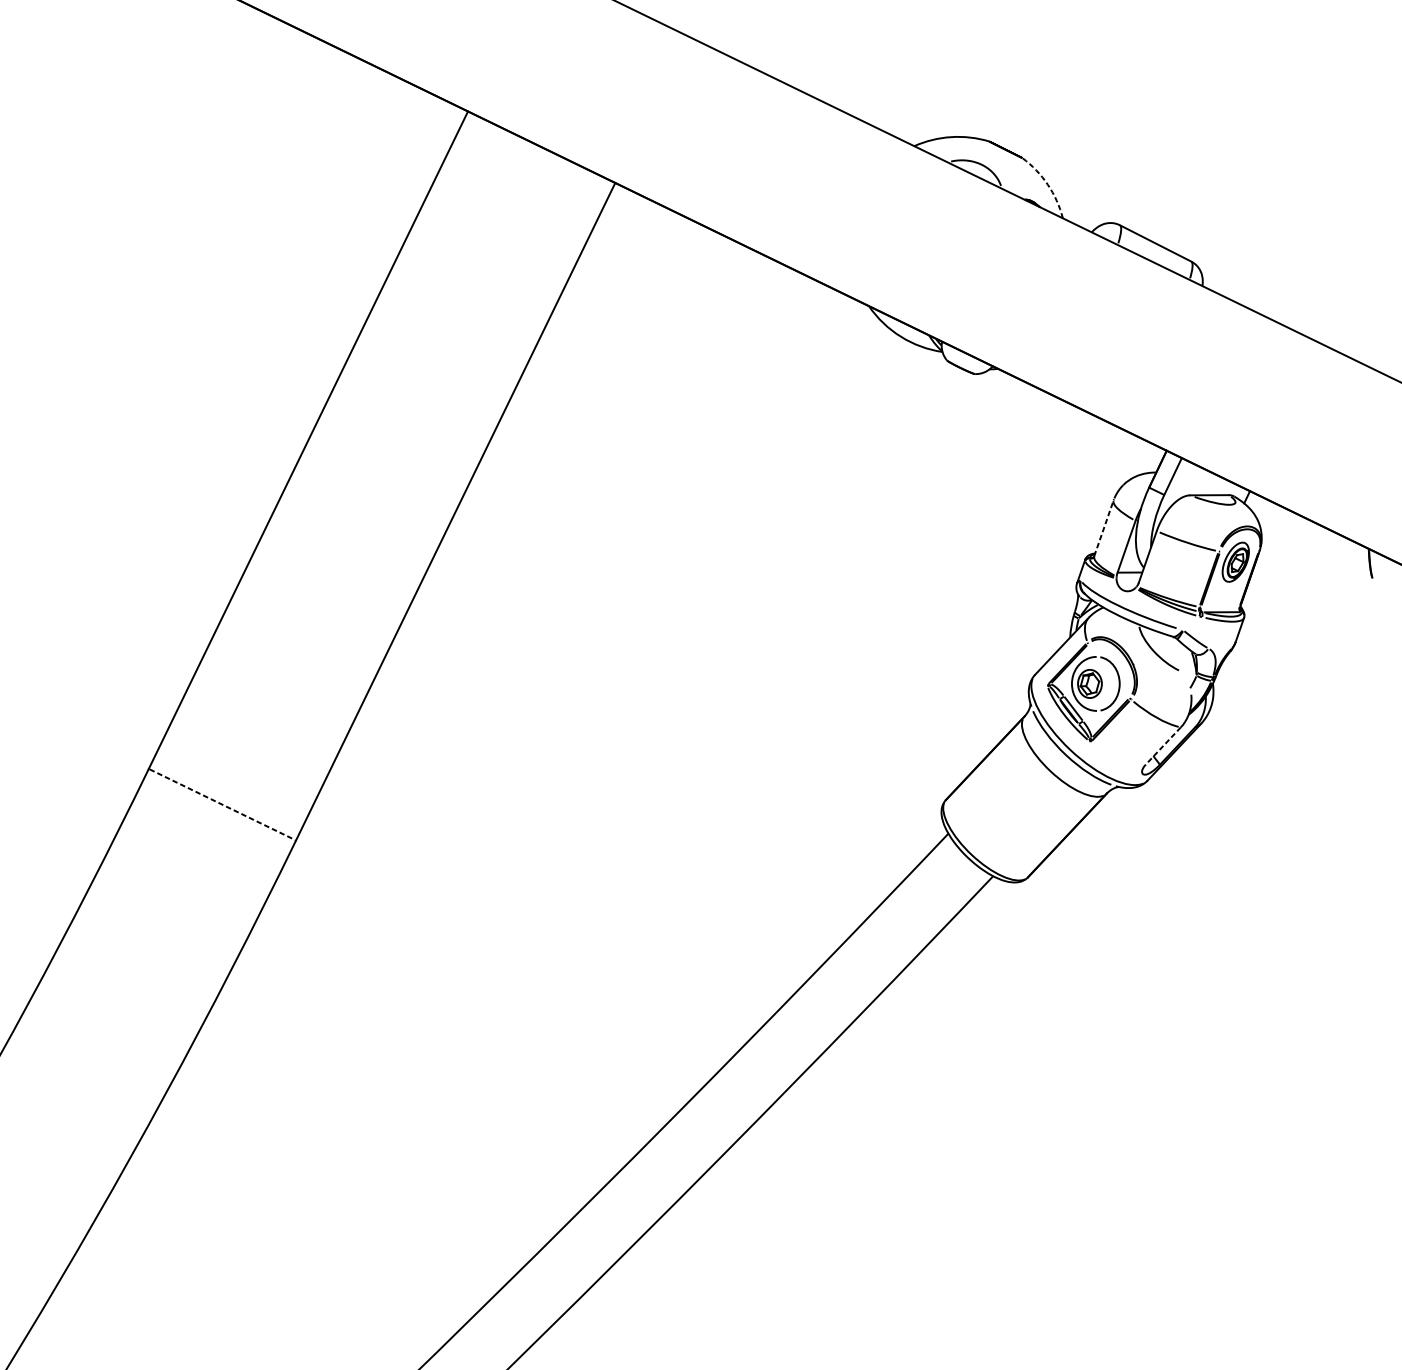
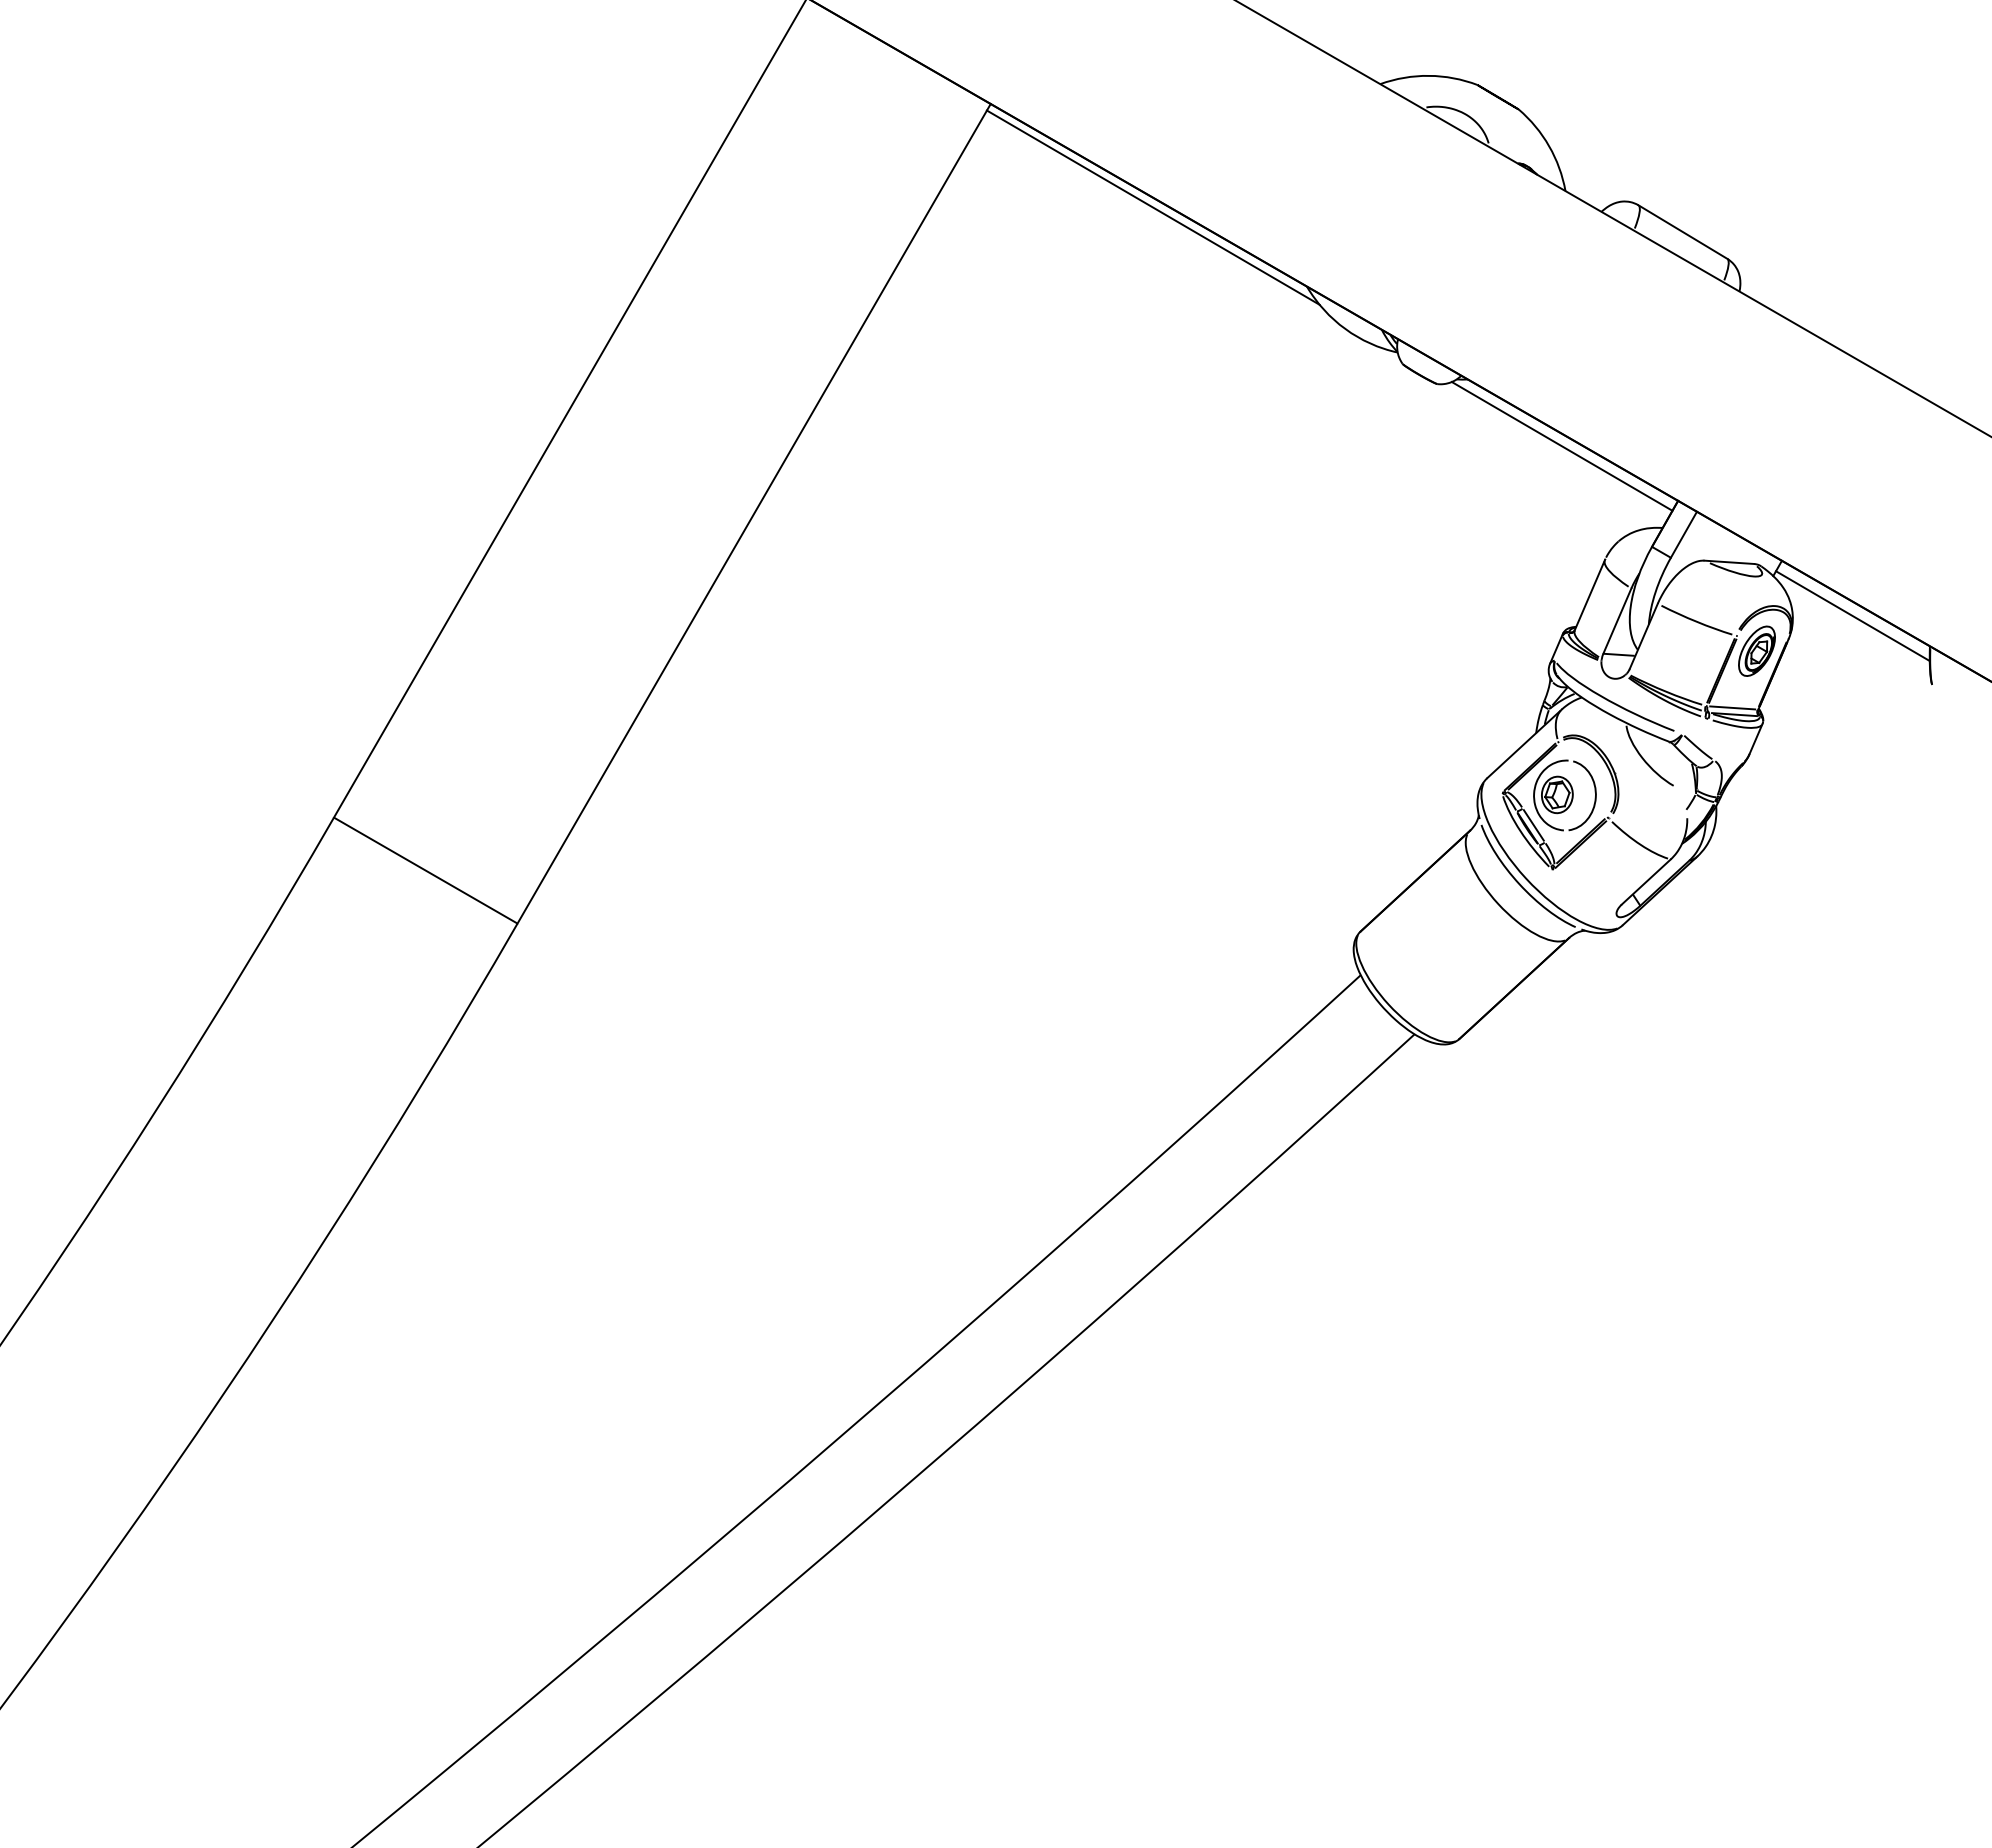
arc: (1048, 184) -> (1549, 146), dashed -> solid
line: (745, 253) -> (1152, 207), added
line: (1073, 415) -> (1561, 446), added
line: (1104, 527) -> (1590, 594), dashed -> solid
line: (1307, 530) -> (1852, 616), added
line: (1220, 606) -> (1732, 707), added
line: (1162, 746) -> (1645, 882), dashed -> solid
line: (222, 804) -> (425, 870), dashed -> solid

